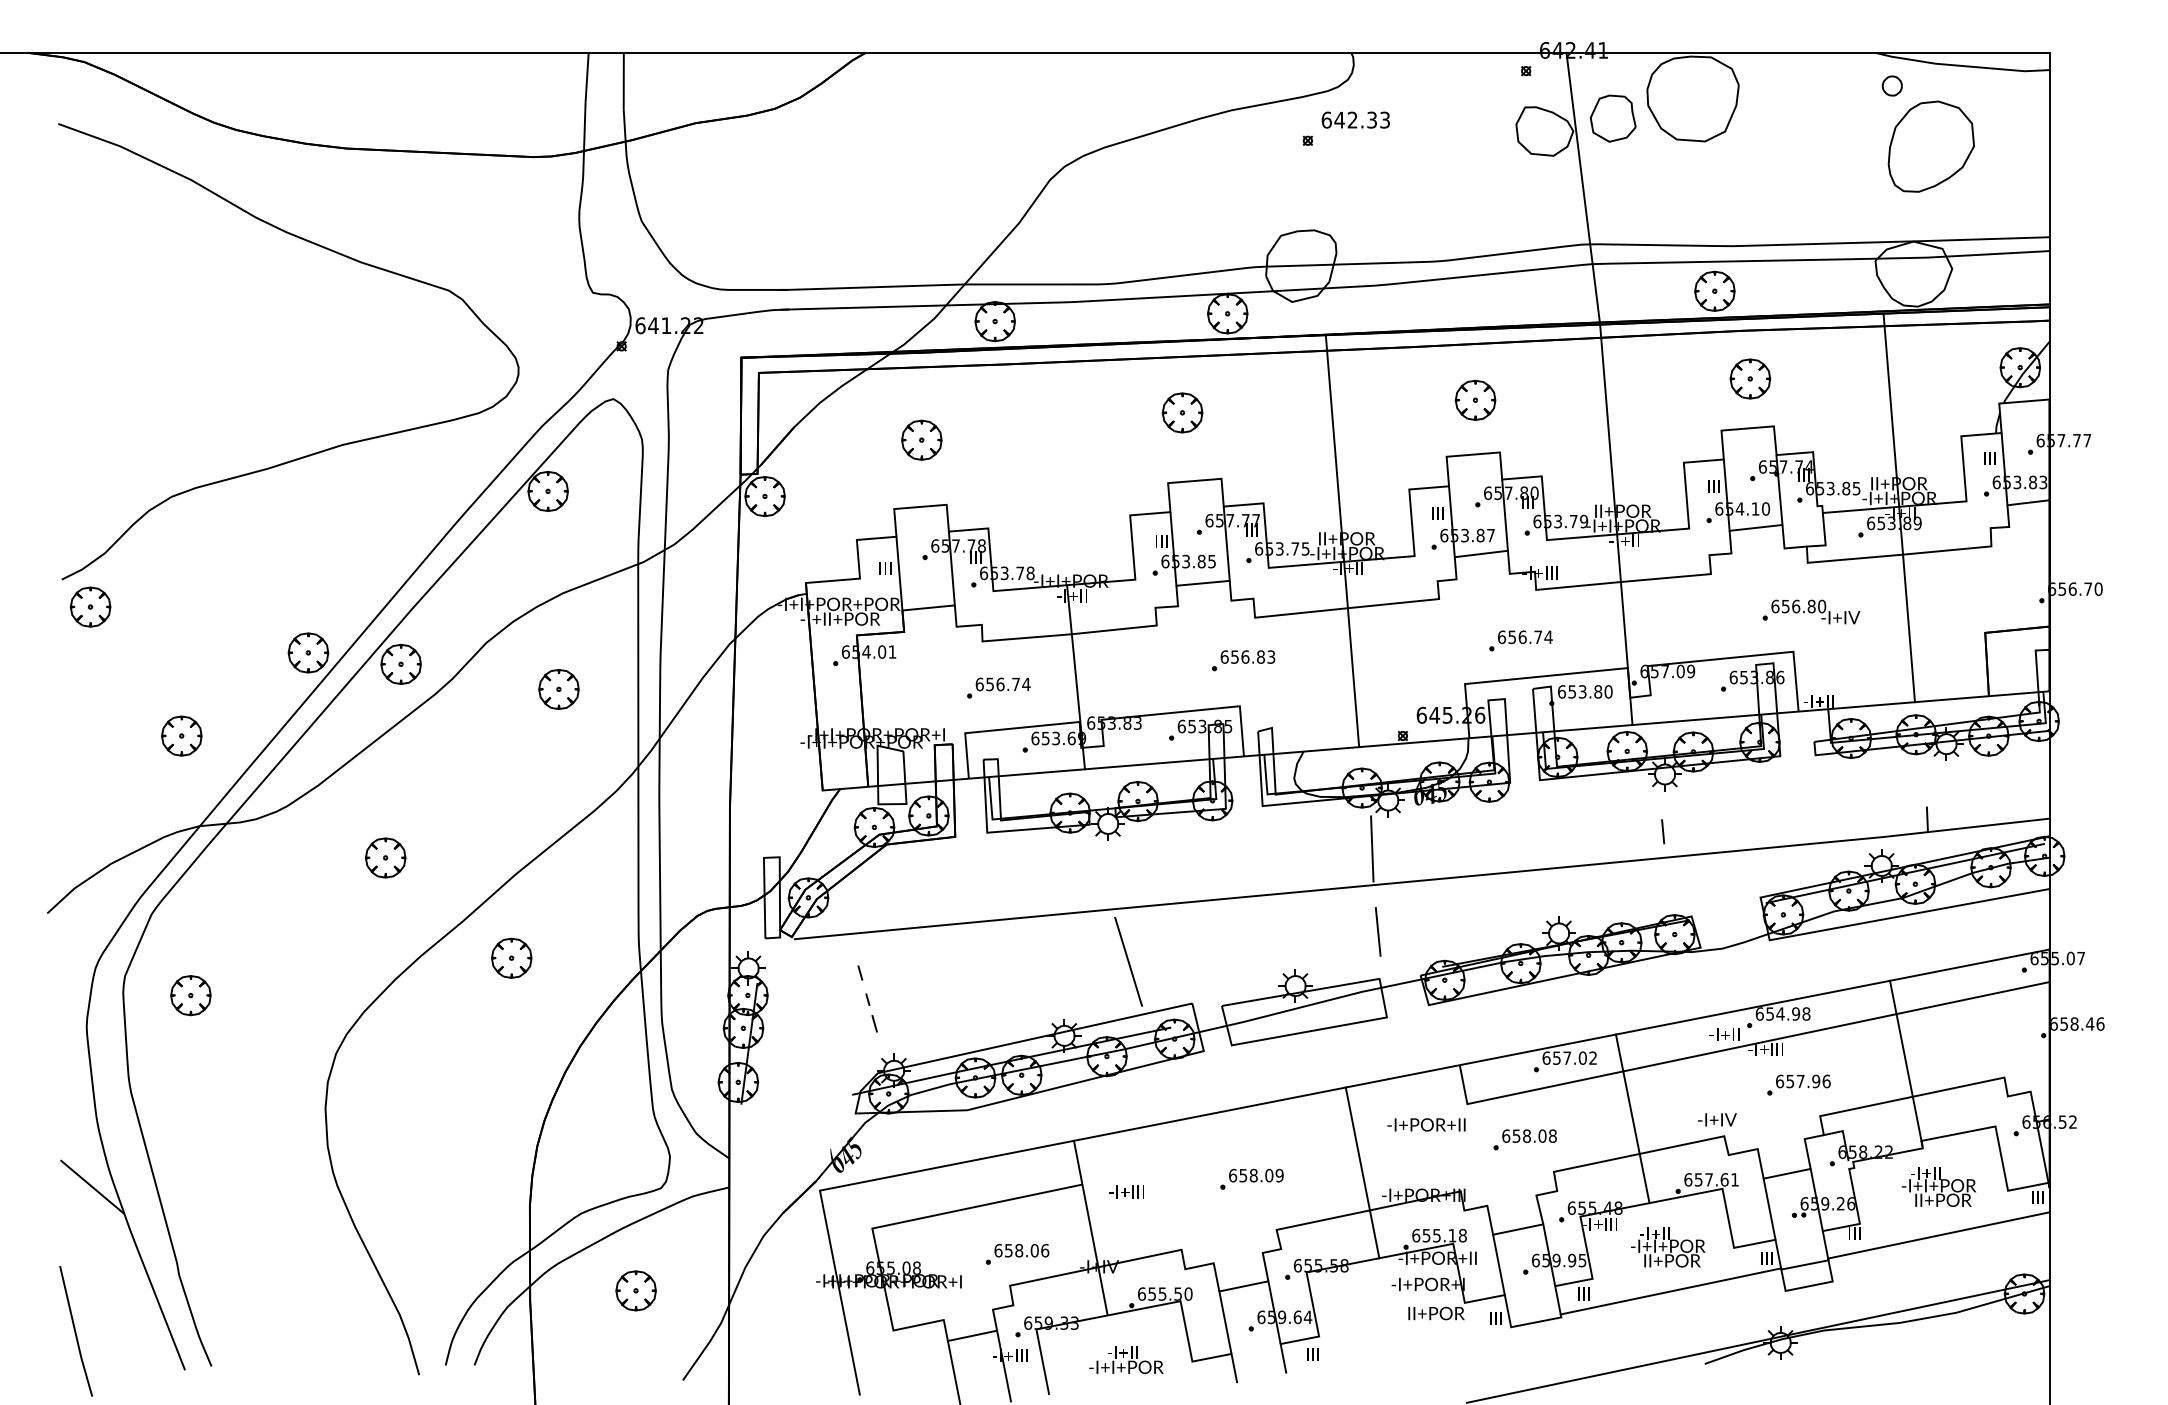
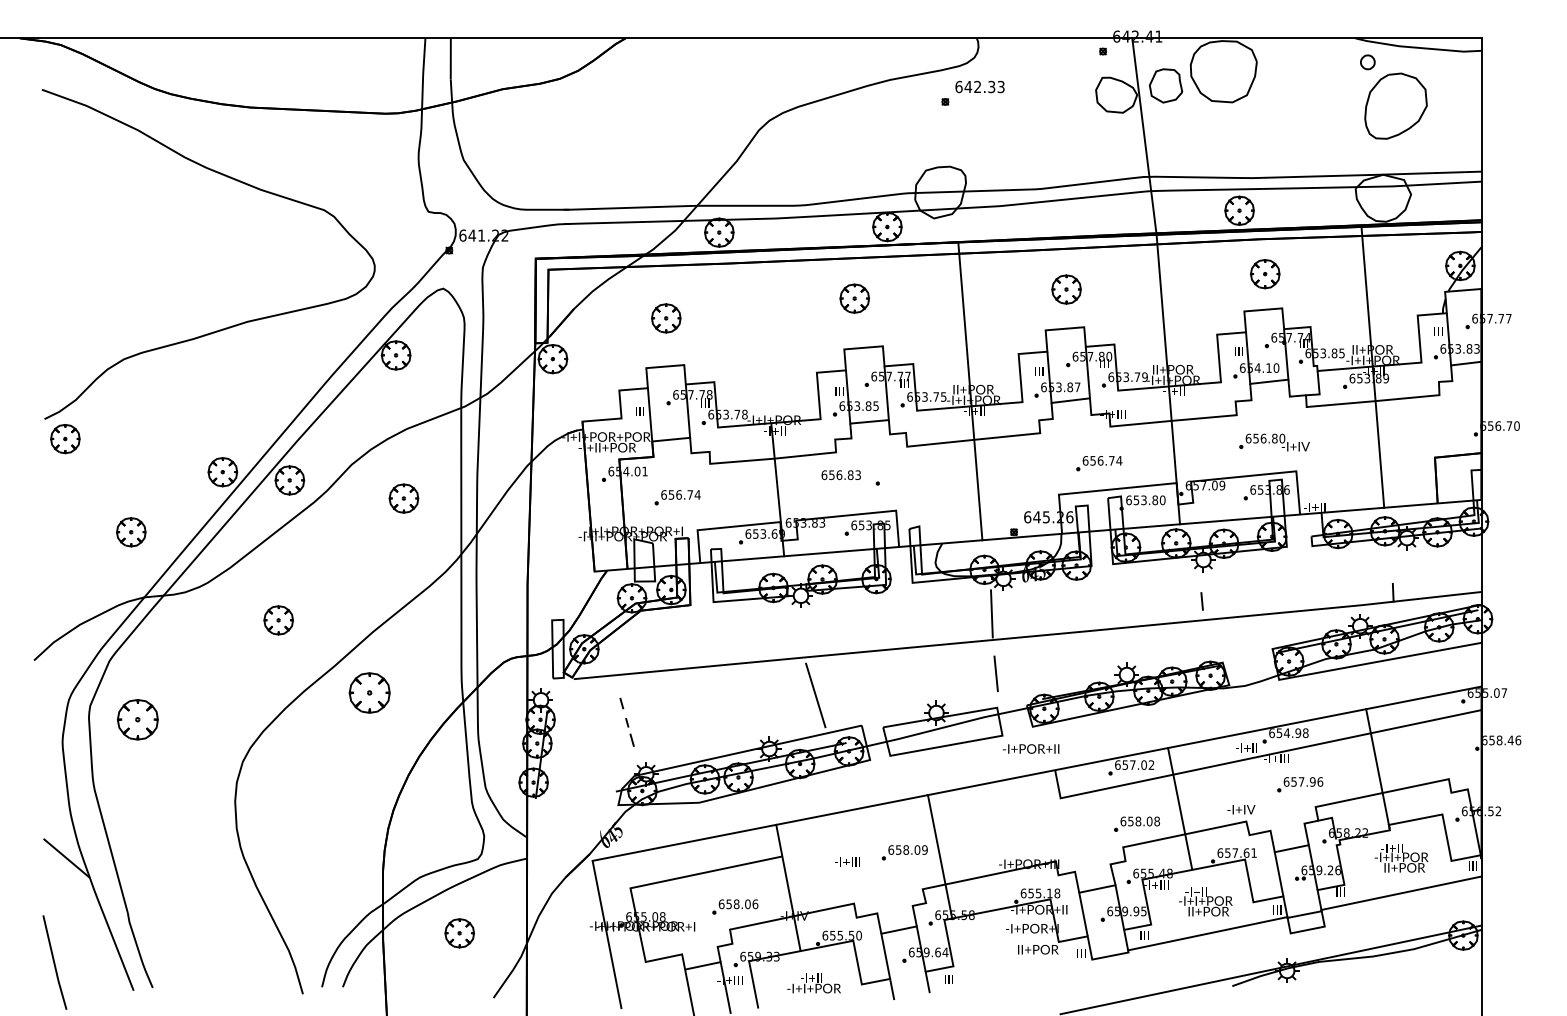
part: (1811, 611) -> (1274, 442), moved
text: (1247, 656) -> (840, 474), moved
part: (998, 687) -> (677, 497), moved
part: (511, 957) -> (369, 692), size x1.4
part: (190, 995) -> (137, 719), size x1.4
text: (1426, 1124) -> (1031, 748), moved
part: (1524, 1139) -> (1136, 823), moved
line: (1362, 1172) -> (940, 856), moved
text: (1126, 1191) -> (847, 861), moved

